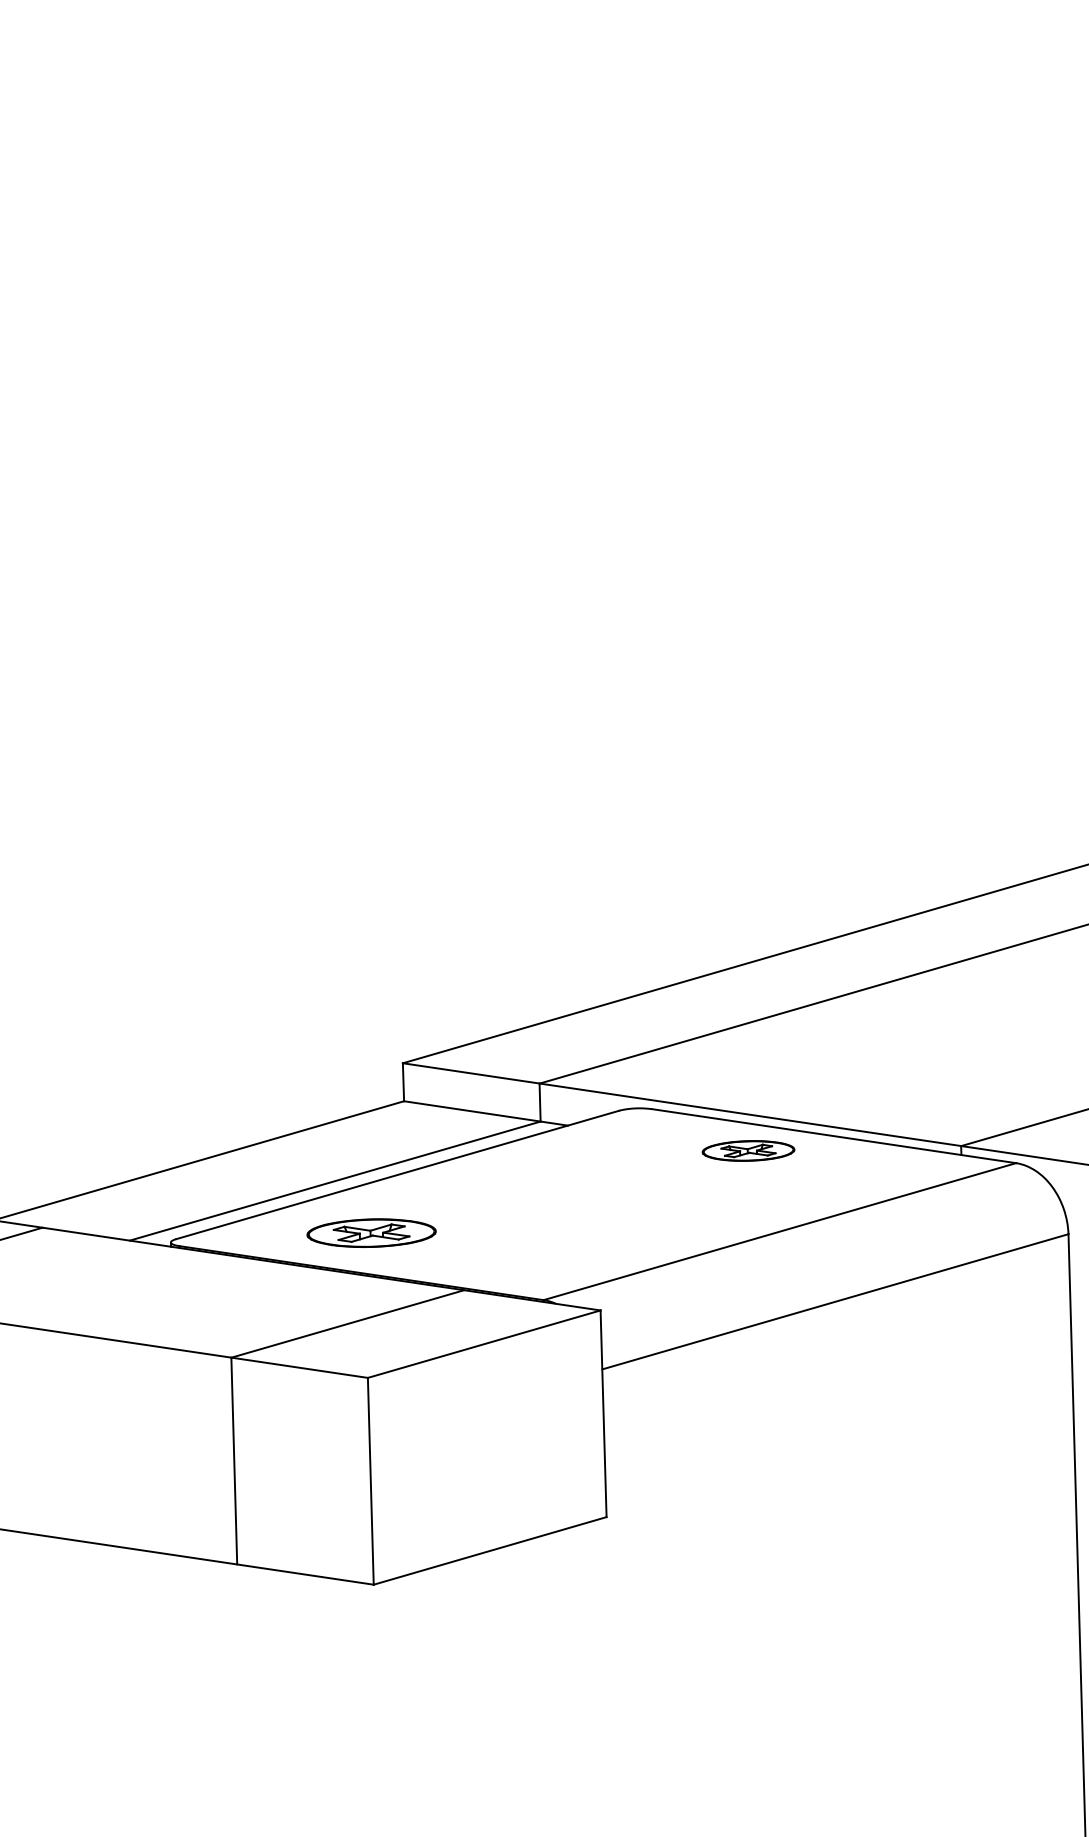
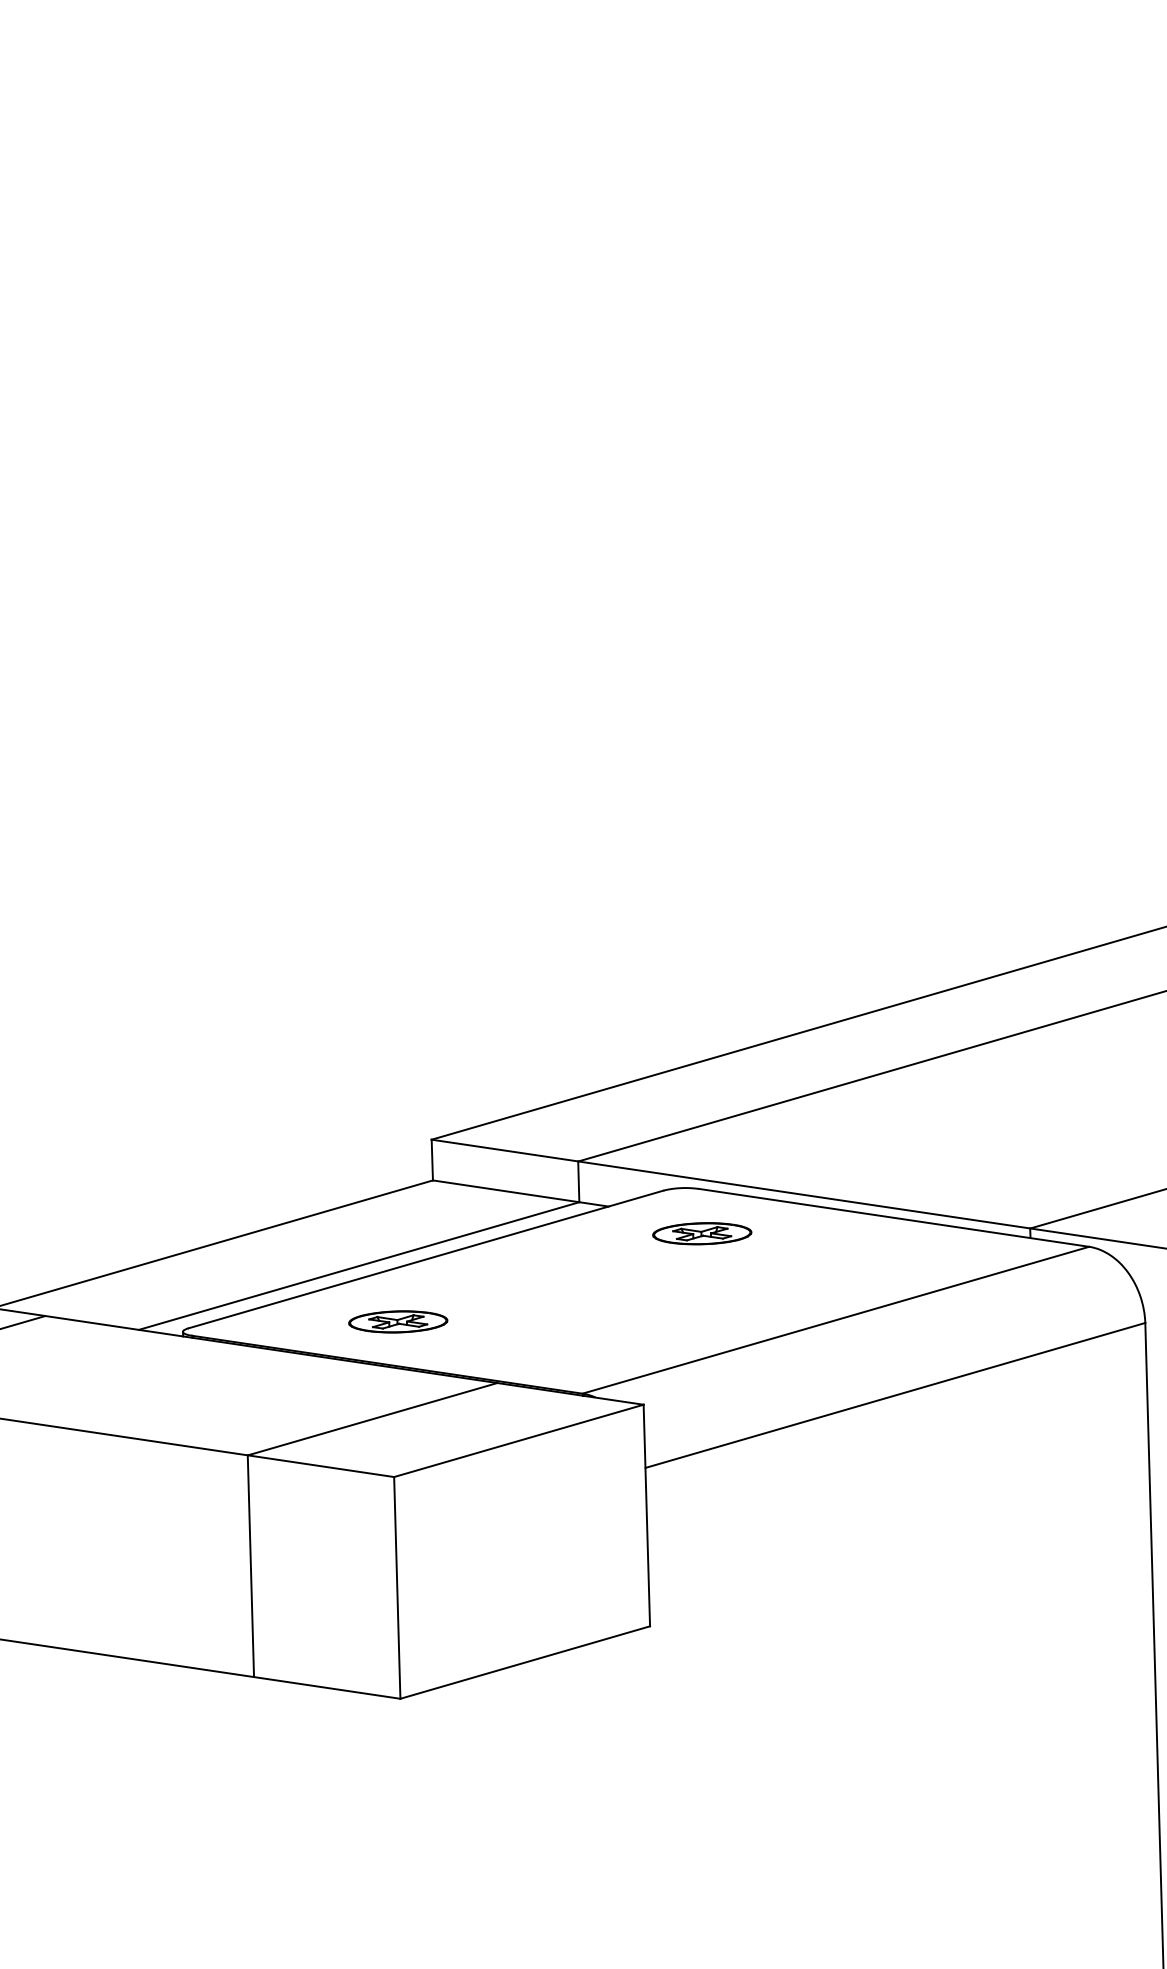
part: (748, 1150) -> (702, 1233), moved
part: (371, 1232) -> (398, 1321), size x0.71

